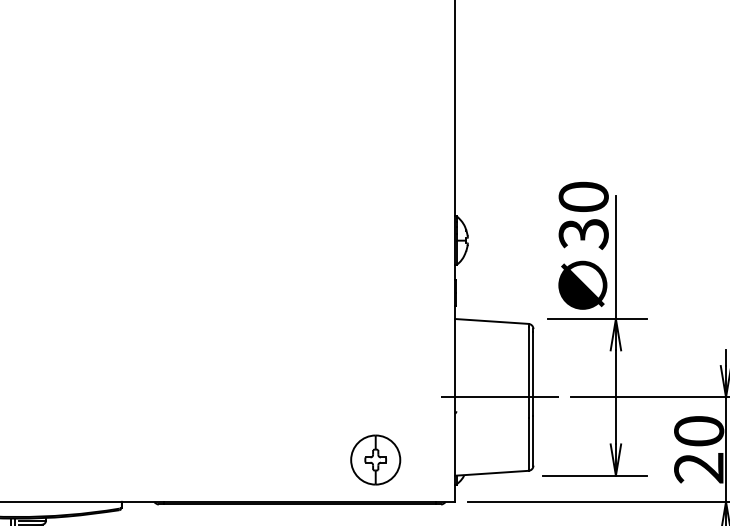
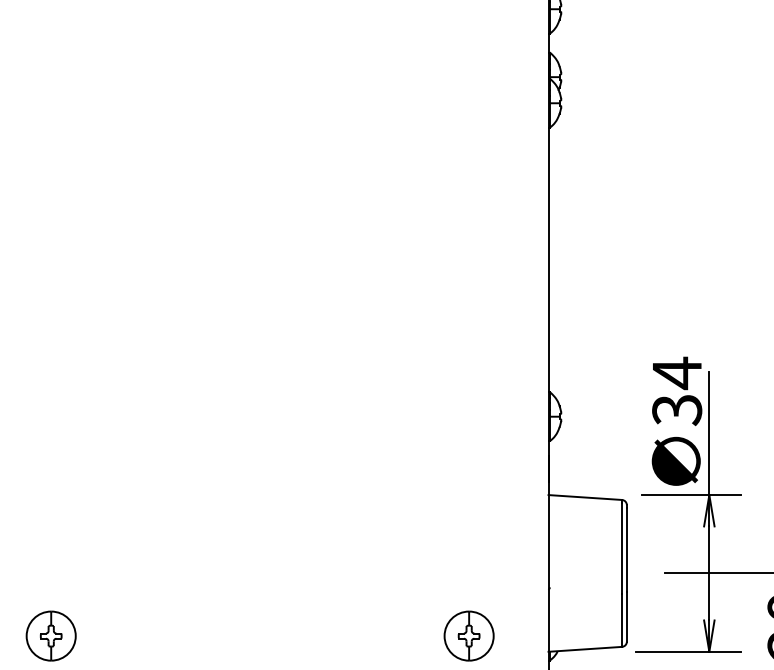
text: (584, 197) -> (677, 373), 30 -> 34
line: (499, 397) -> (592, 573), removed

